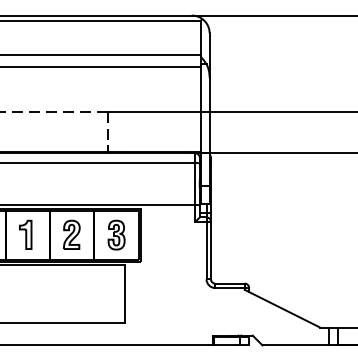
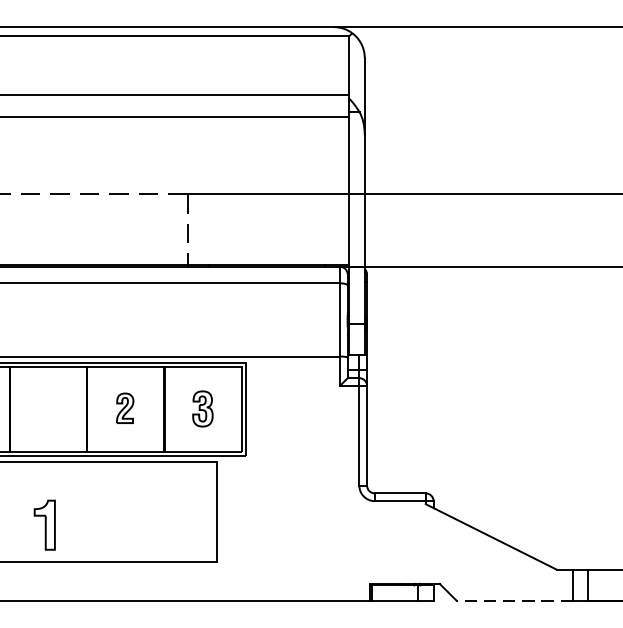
part: (25, 234) -> (44, 524), moved
part: (71, 234) -> (124, 407), size x0.6
part: (116, 234) -> (202, 407), size x0.7
line: (295, 345) -> (514, 601), solid -> dashed

